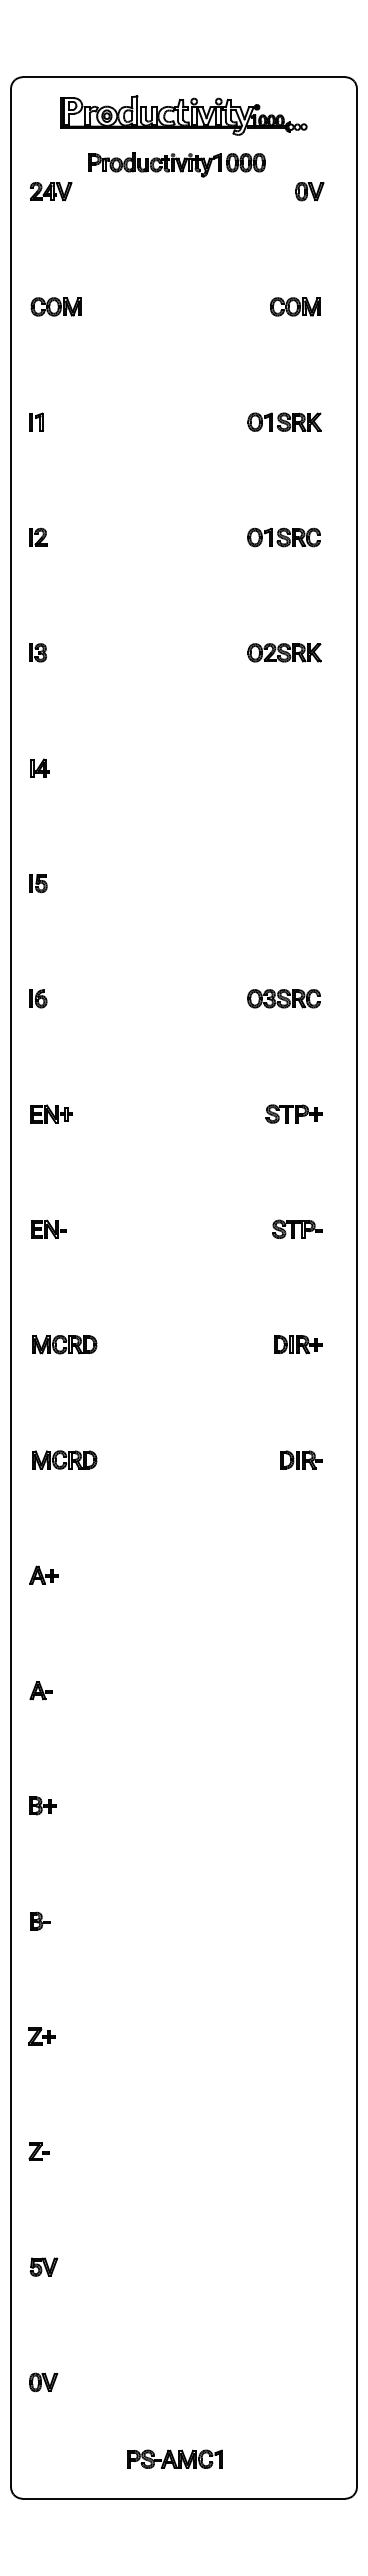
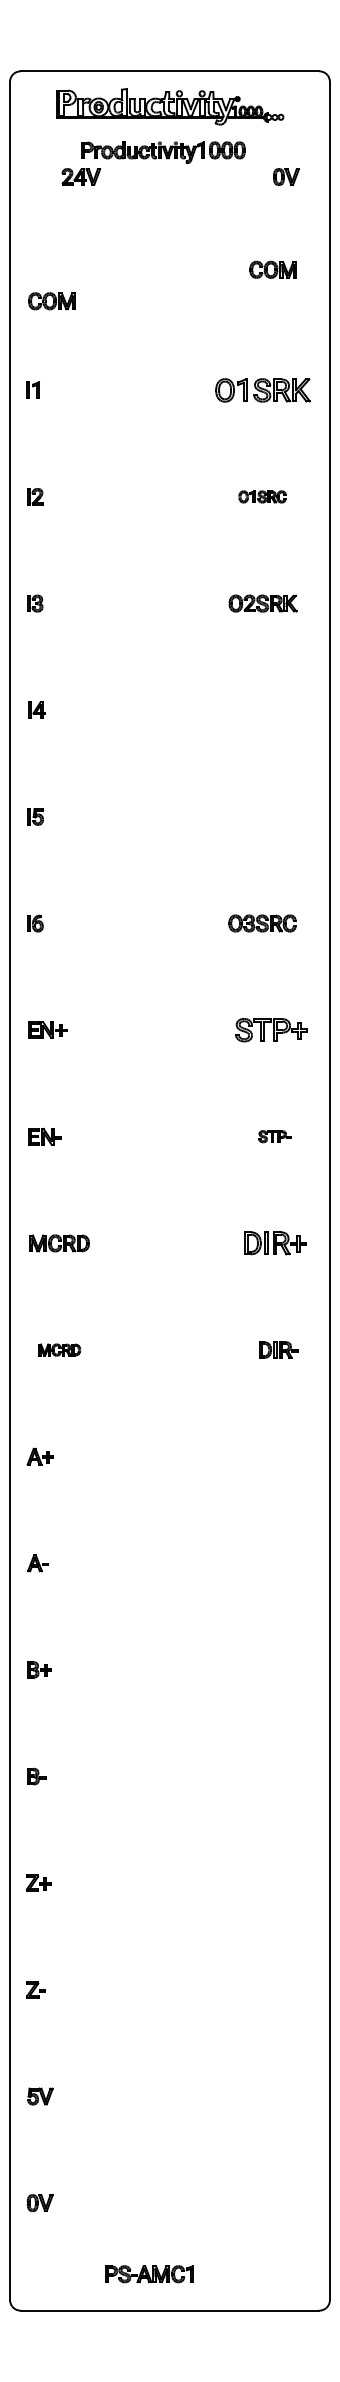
part: (50, 191) -> (80, 176), moved
part: (55, 306) -> (51, 300), moved
part: (295, 306) -> (273, 269), moved
part: (284, 421) -> (262, 389), size x1.4
part: (283, 537) -> (262, 496), size x0.7
part: (293, 1113) -> (271, 1029), size x1.4
part: (297, 1228) -> (274, 1135), size x0.7
part: (298, 1344) -> (275, 1243), size x1.4
part: (64, 1459) -> (59, 1349), size x0.7
part: (174, 2458) -> (149, 2273), moved

